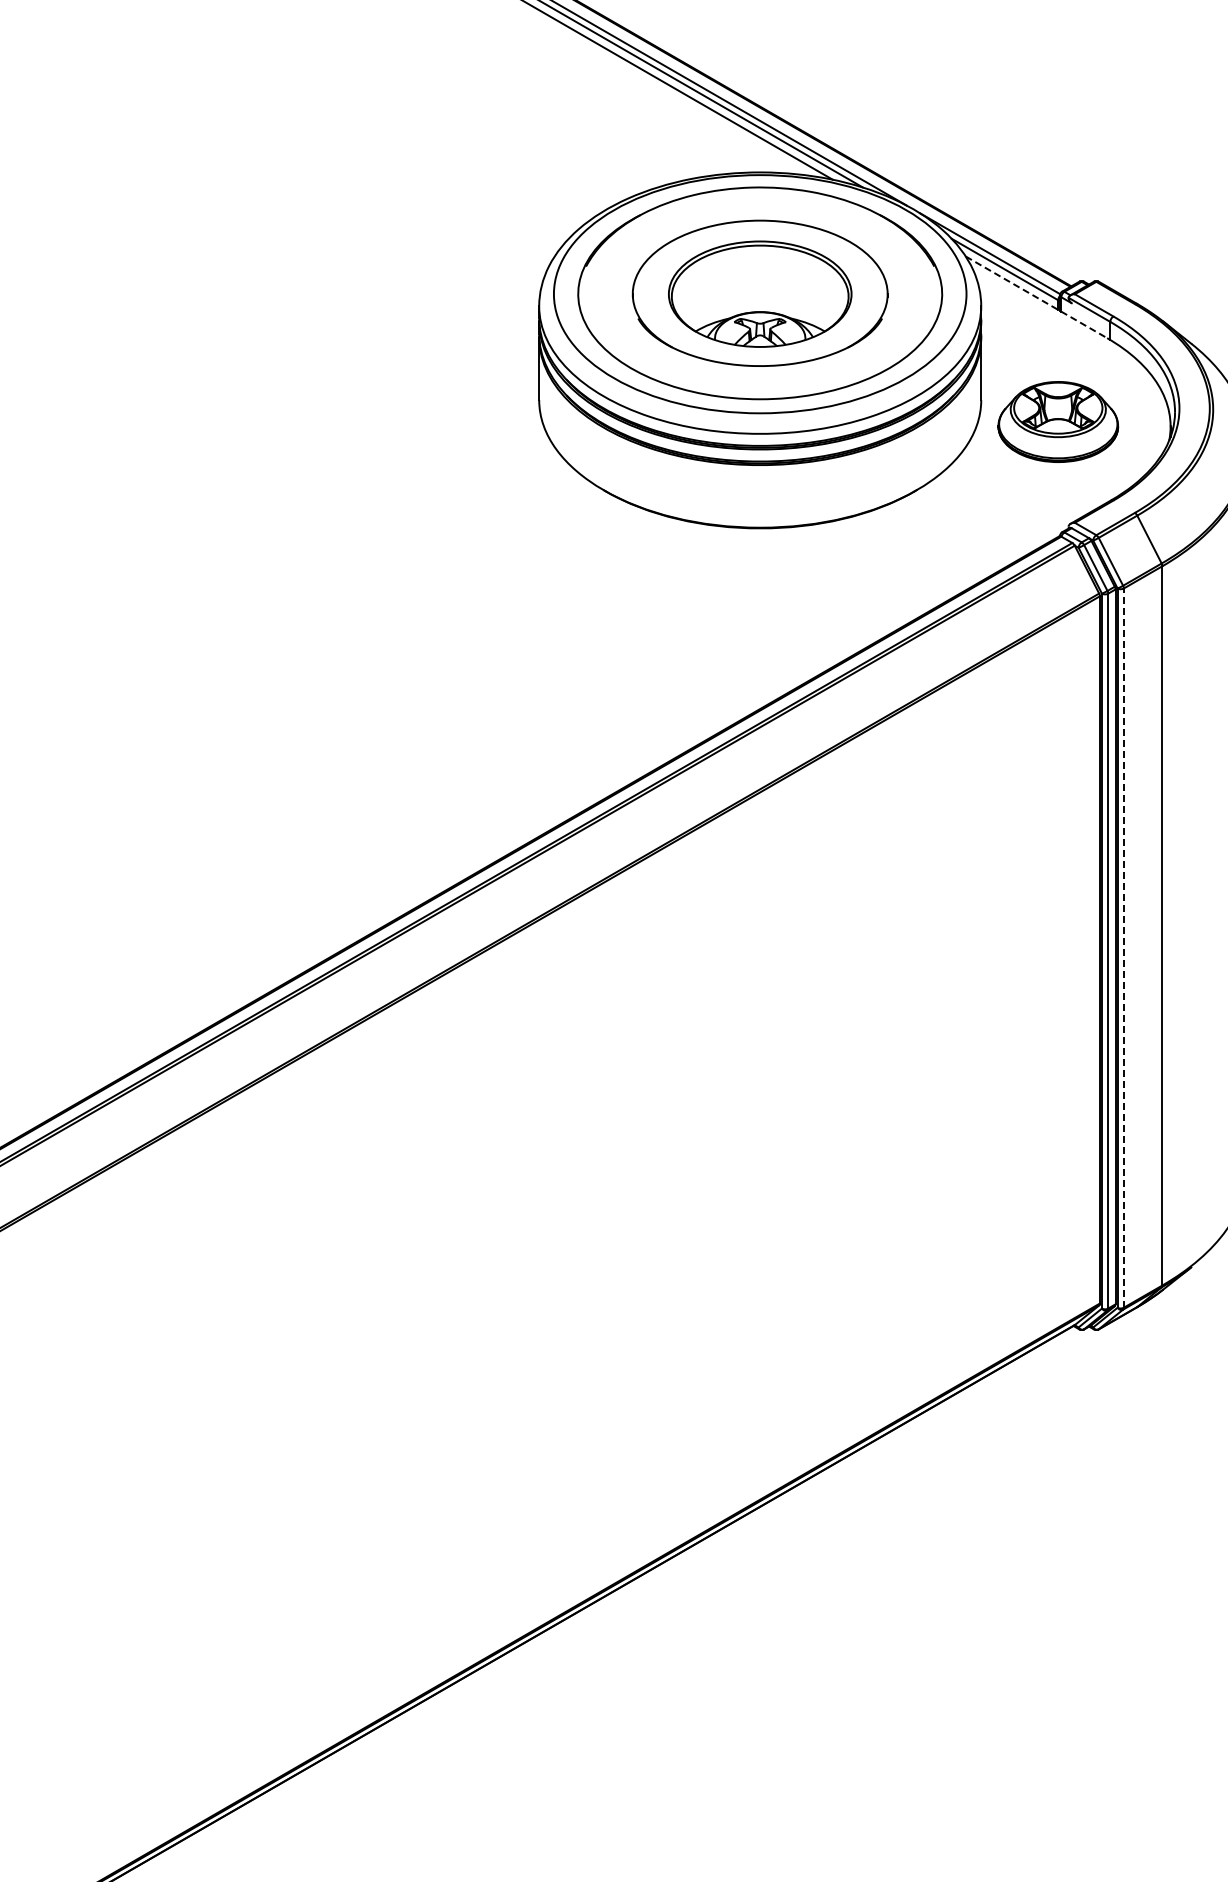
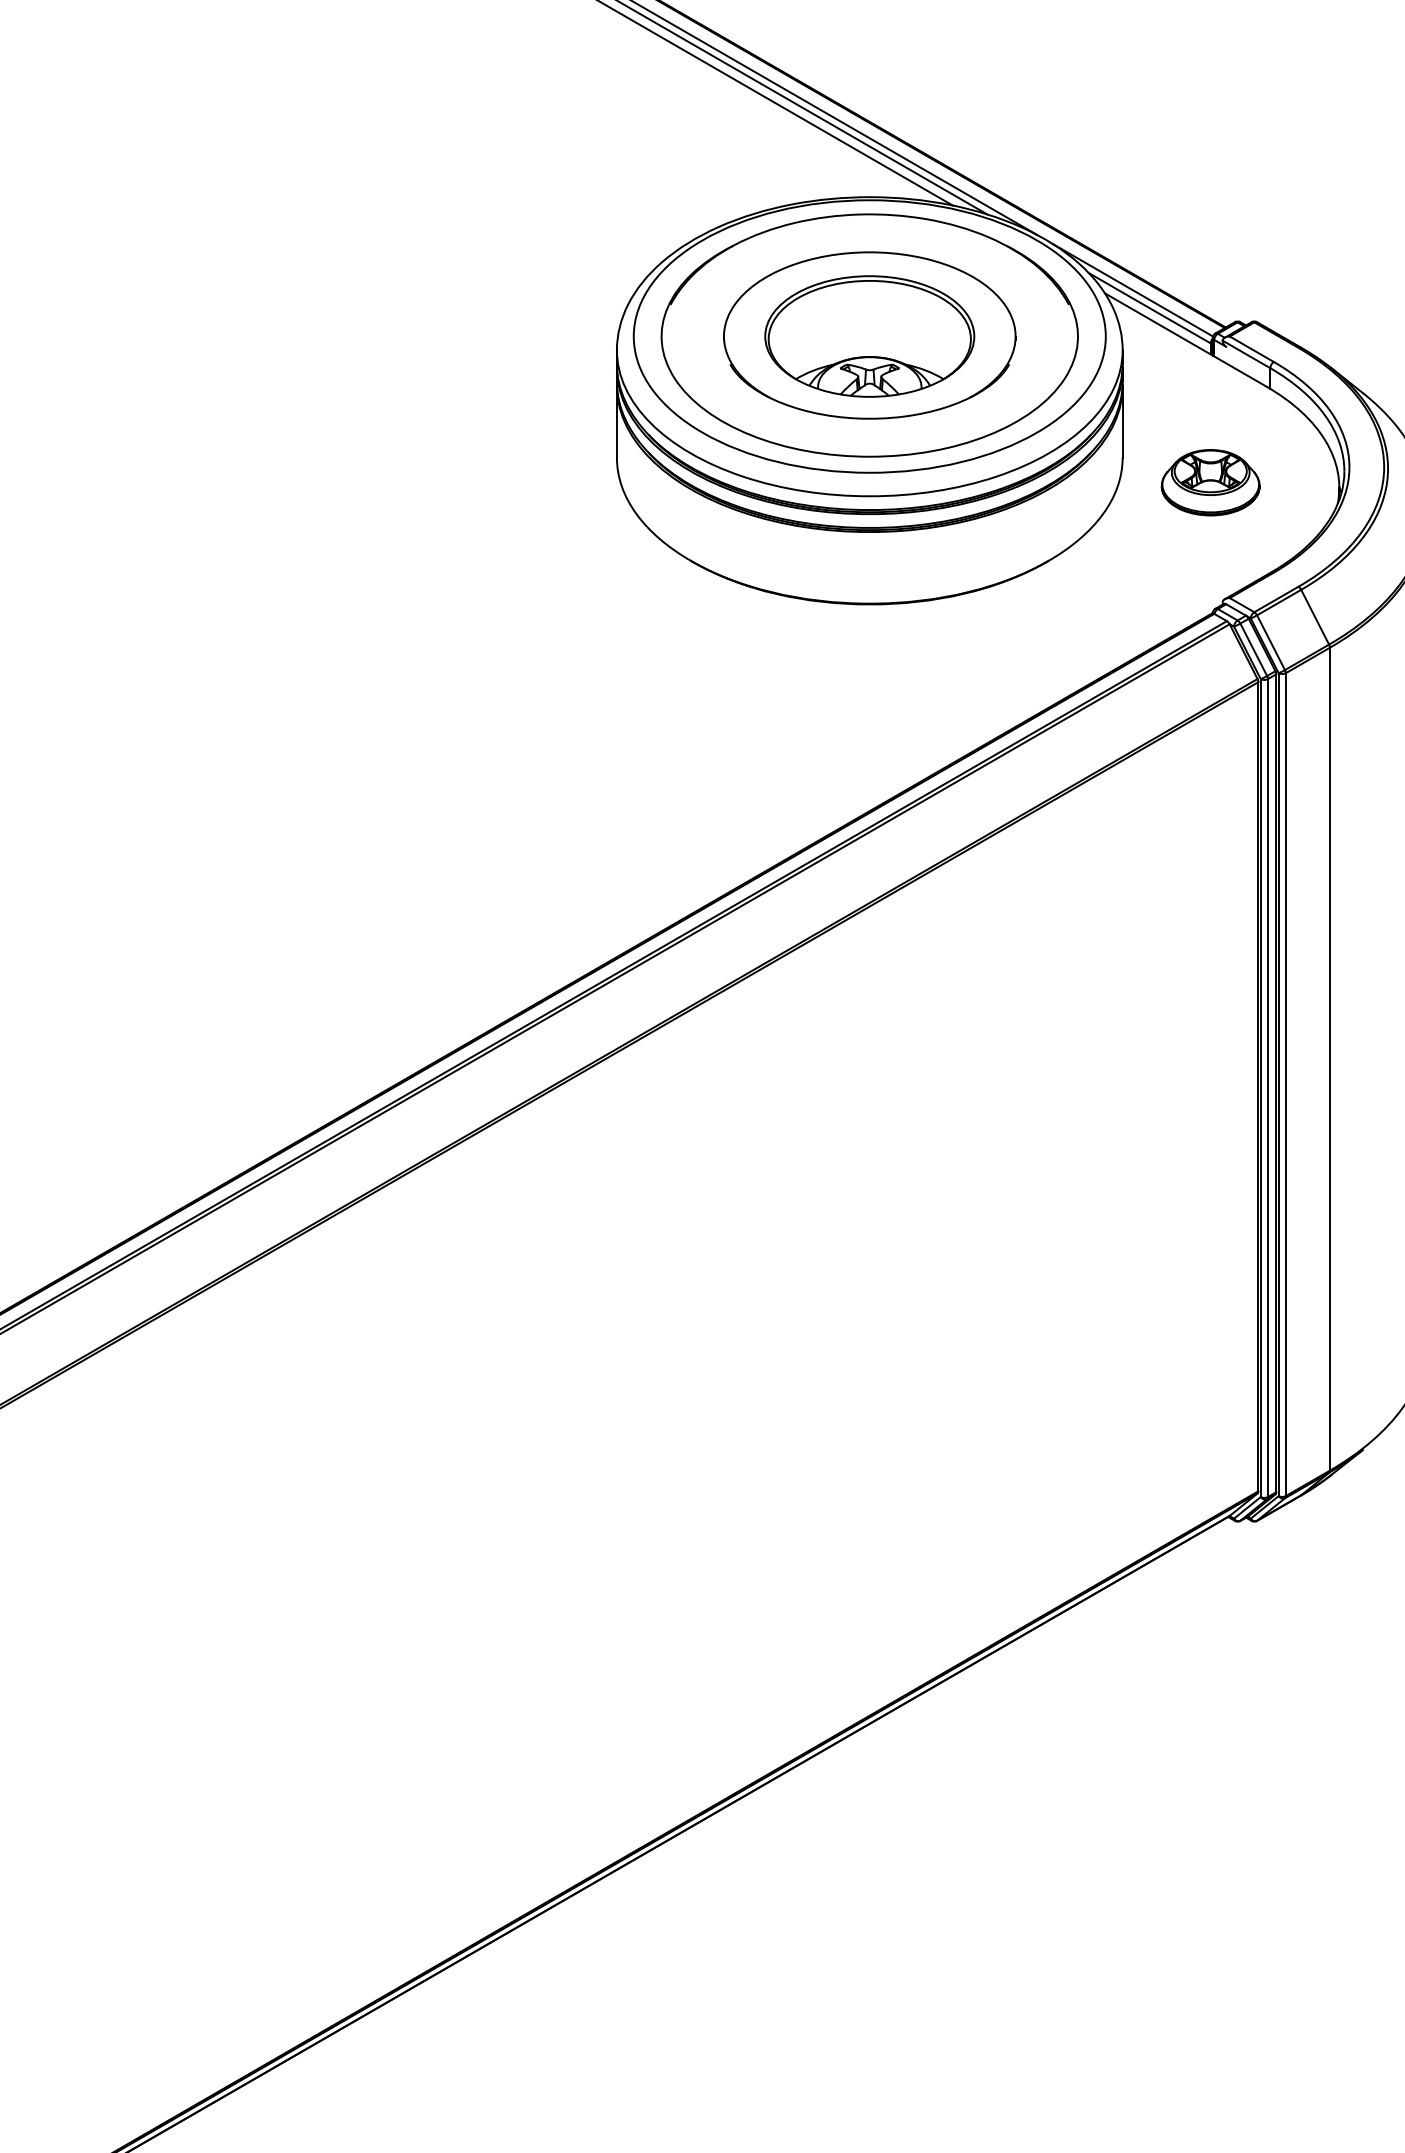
line: (1036, 297) -> (1185, 340), dashed -> solid
part: (1057, 421) -> (1209, 482), size x0.71
line: (1123, 948) -> (1285, 1085), dashed -> solid

